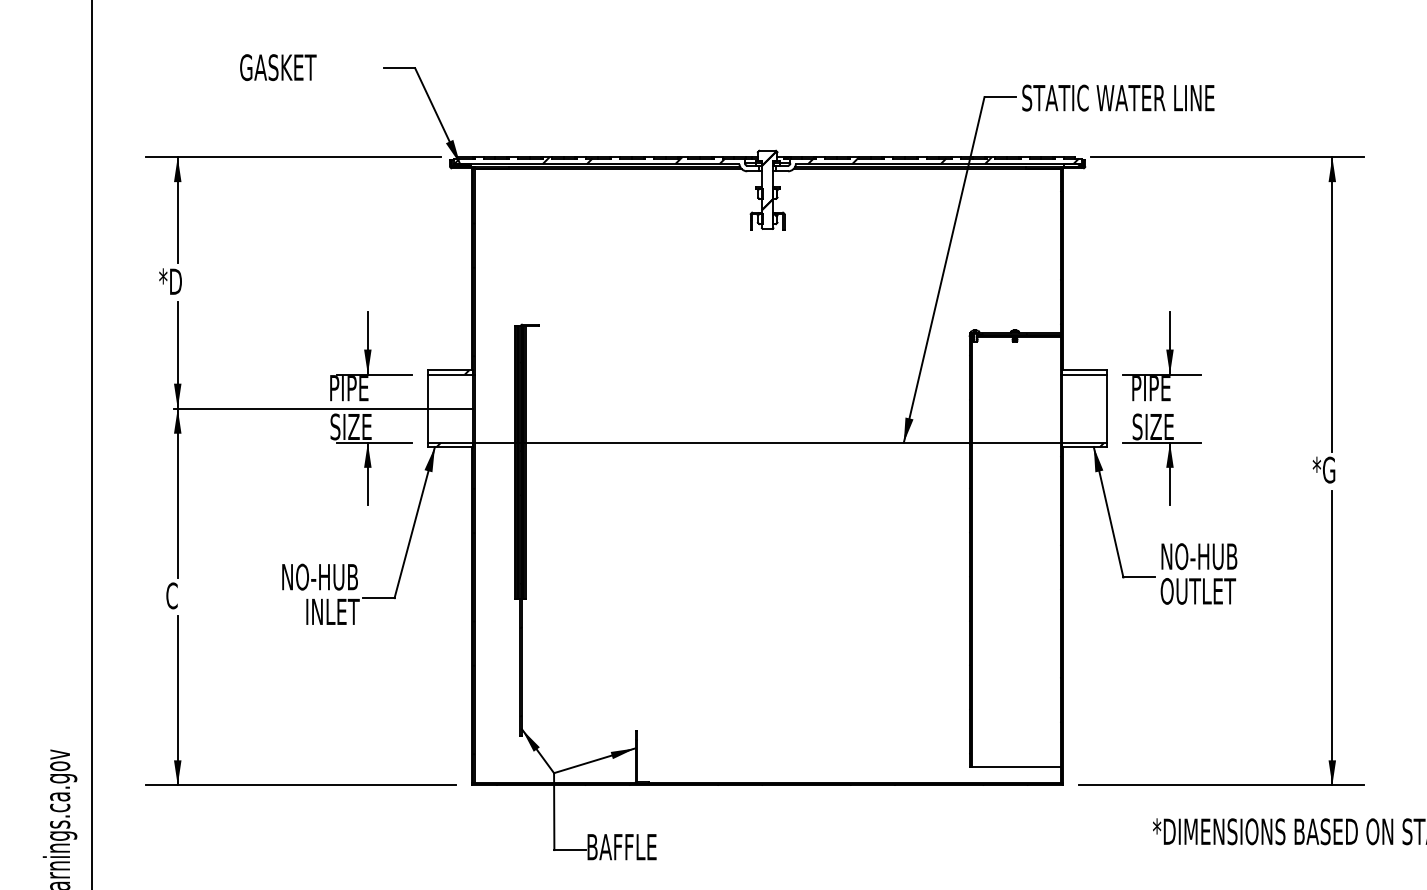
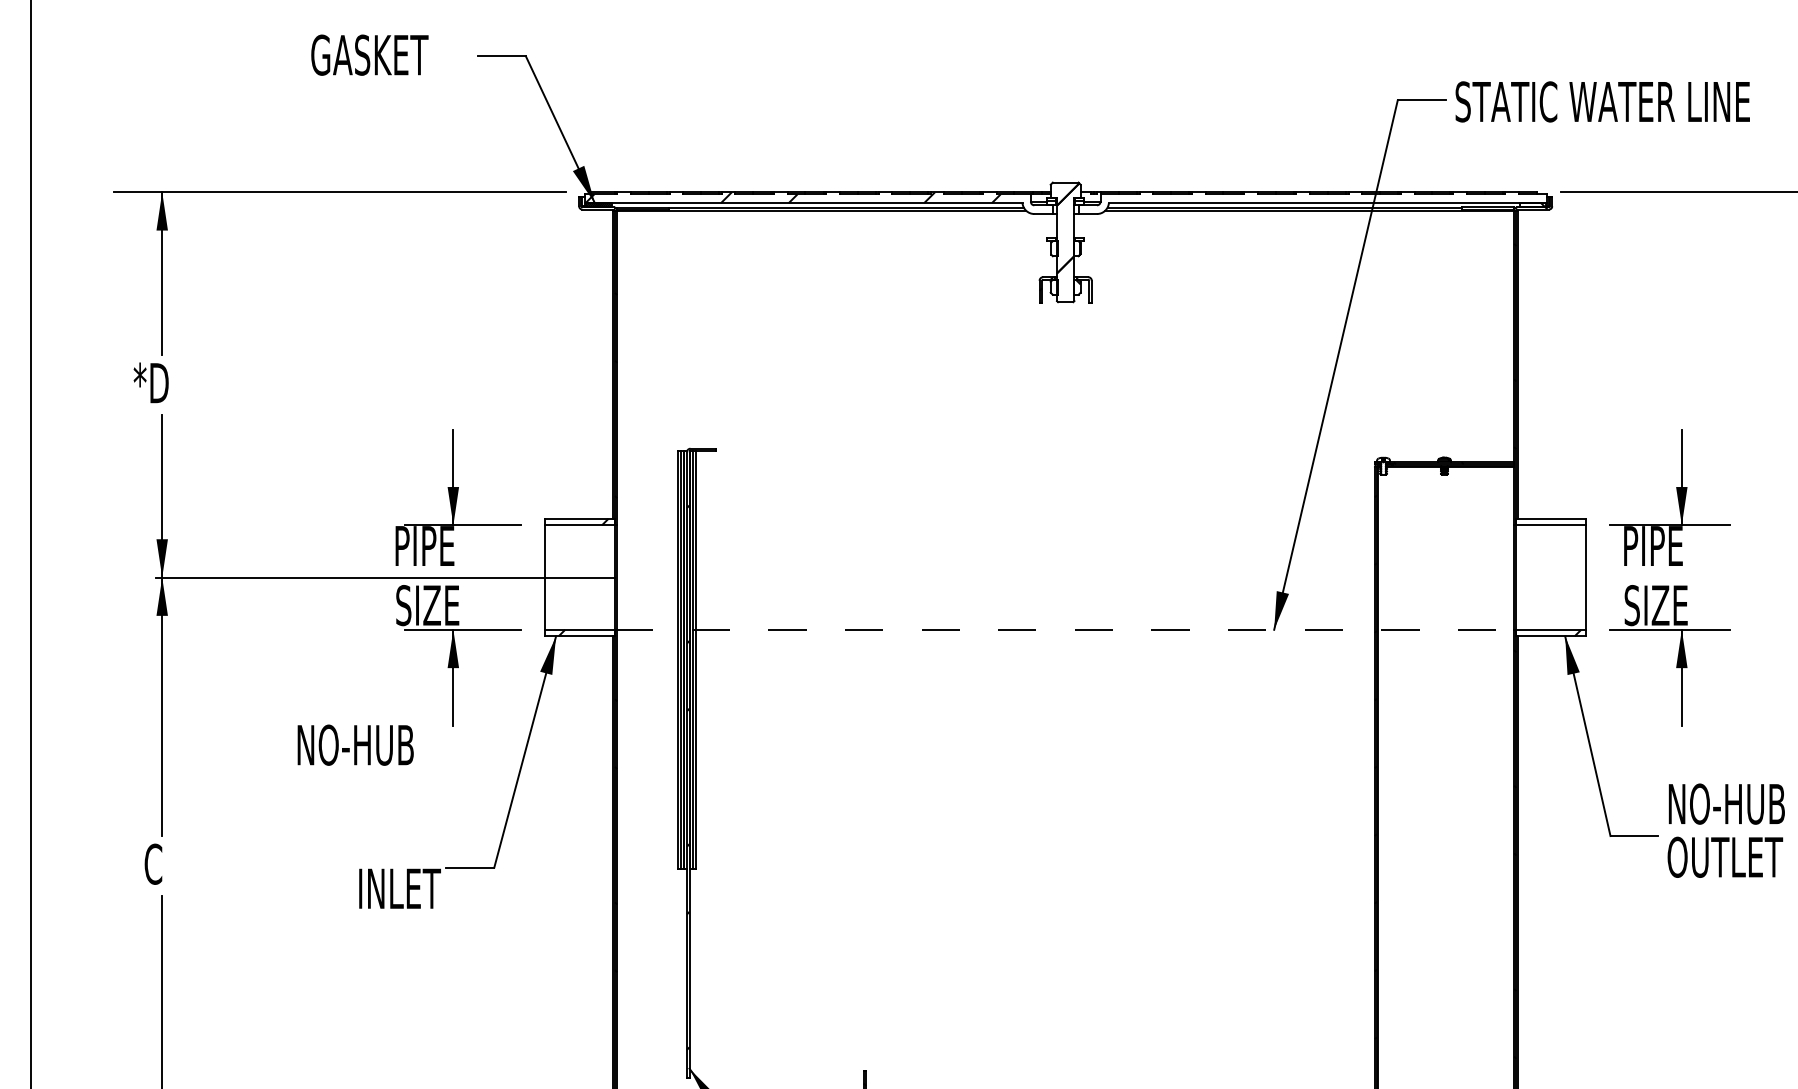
text: (278, 67) -> (370, 55), moved
hatch: (942, 160) -> (1333, 197), removed
line: (768, 442) -> (1066, 629), solid -> dashed
text: (319, 576) -> (354, 744), moved

